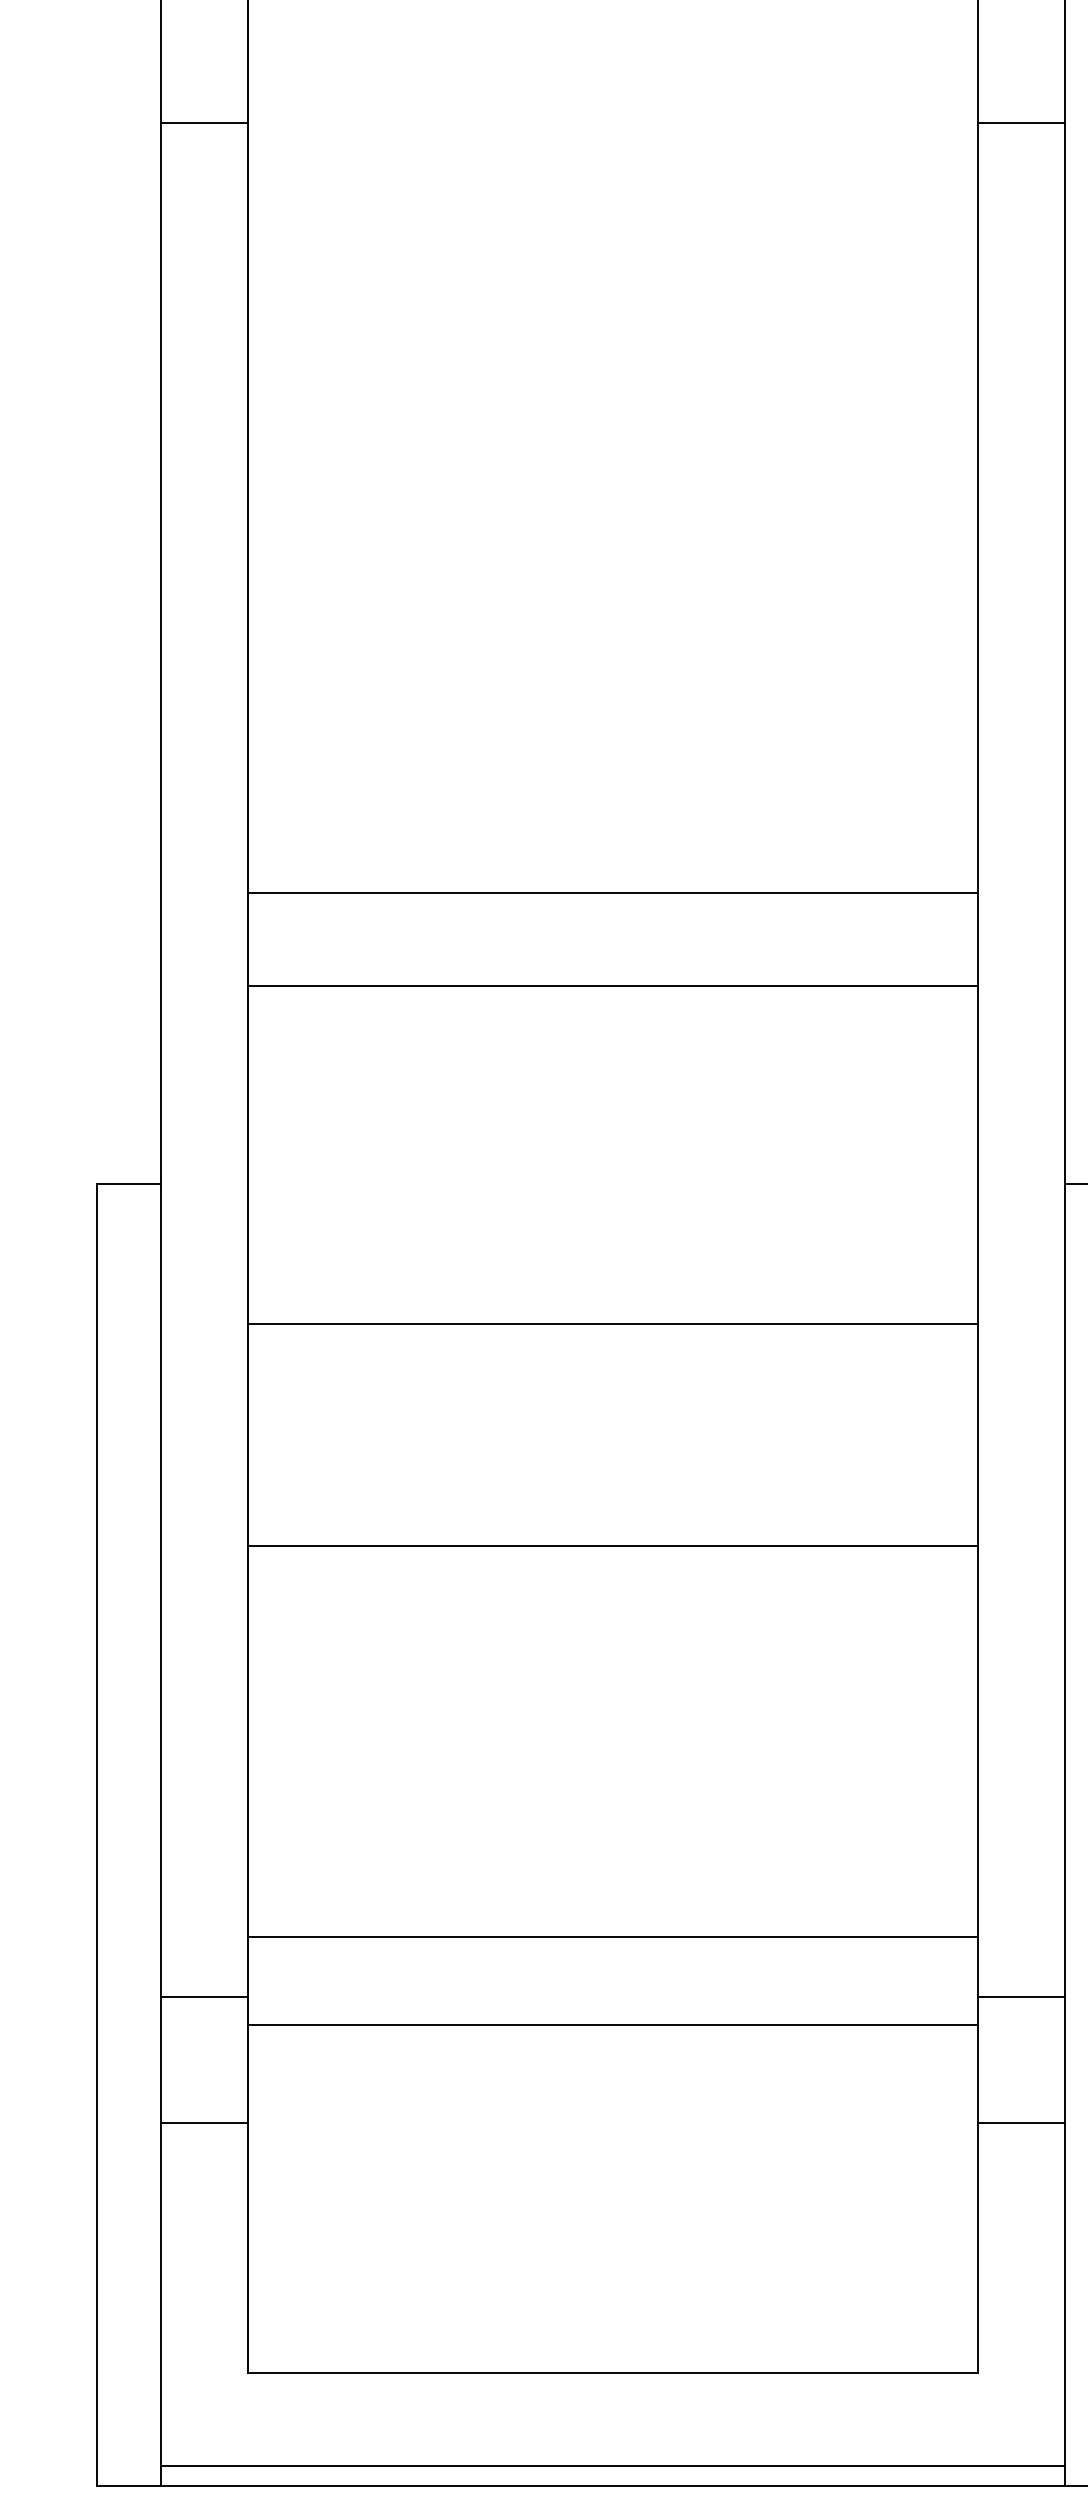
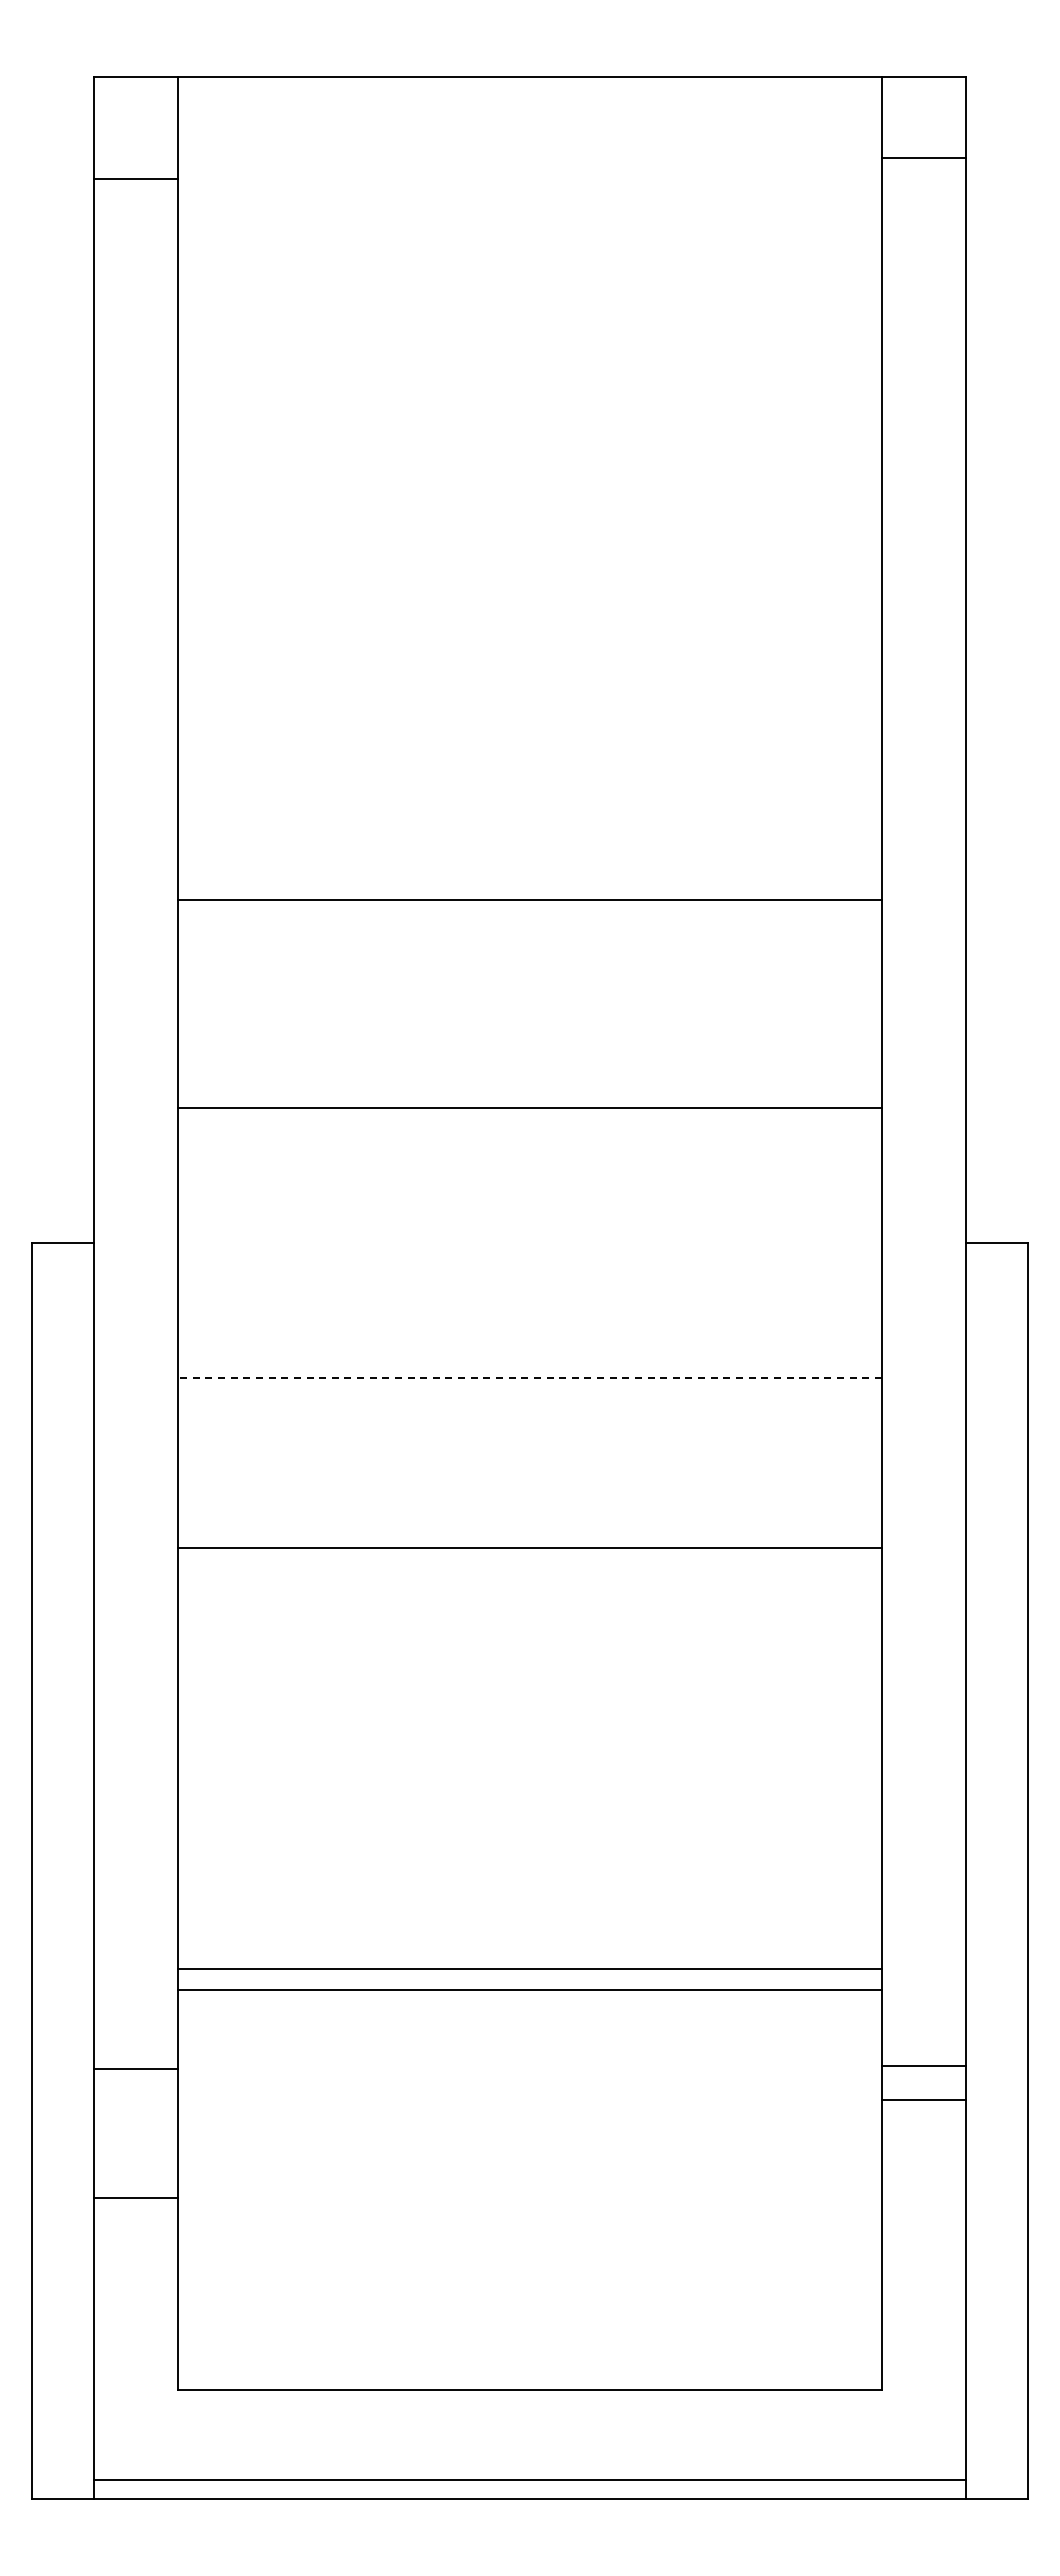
line: (204, 123) -> (135, 179), moved
line: (1020, 123) -> (923, 158), moved
line: (612, 892) -> (529, 900), moved
line: (612, 986) -> (529, 1108), moved
line: (612, 1324) -> (529, 1378), solid -> dashed
line: (612, 1546) -> (529, 1548), moved
line: (204, 1997) -> (135, 2069), moved
line: (1020, 1997) -> (923, 2066), moved
line: (612, 2024) -> (529, 1989), moved
line: (204, 2123) -> (135, 2198), moved
line: (1020, 2123) -> (923, 2100), moved

